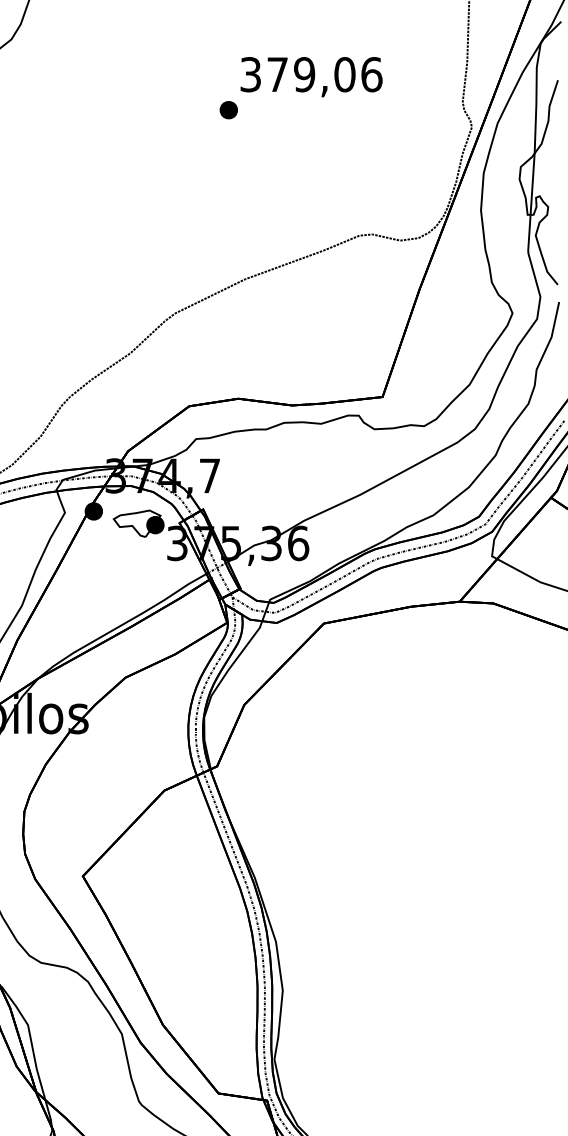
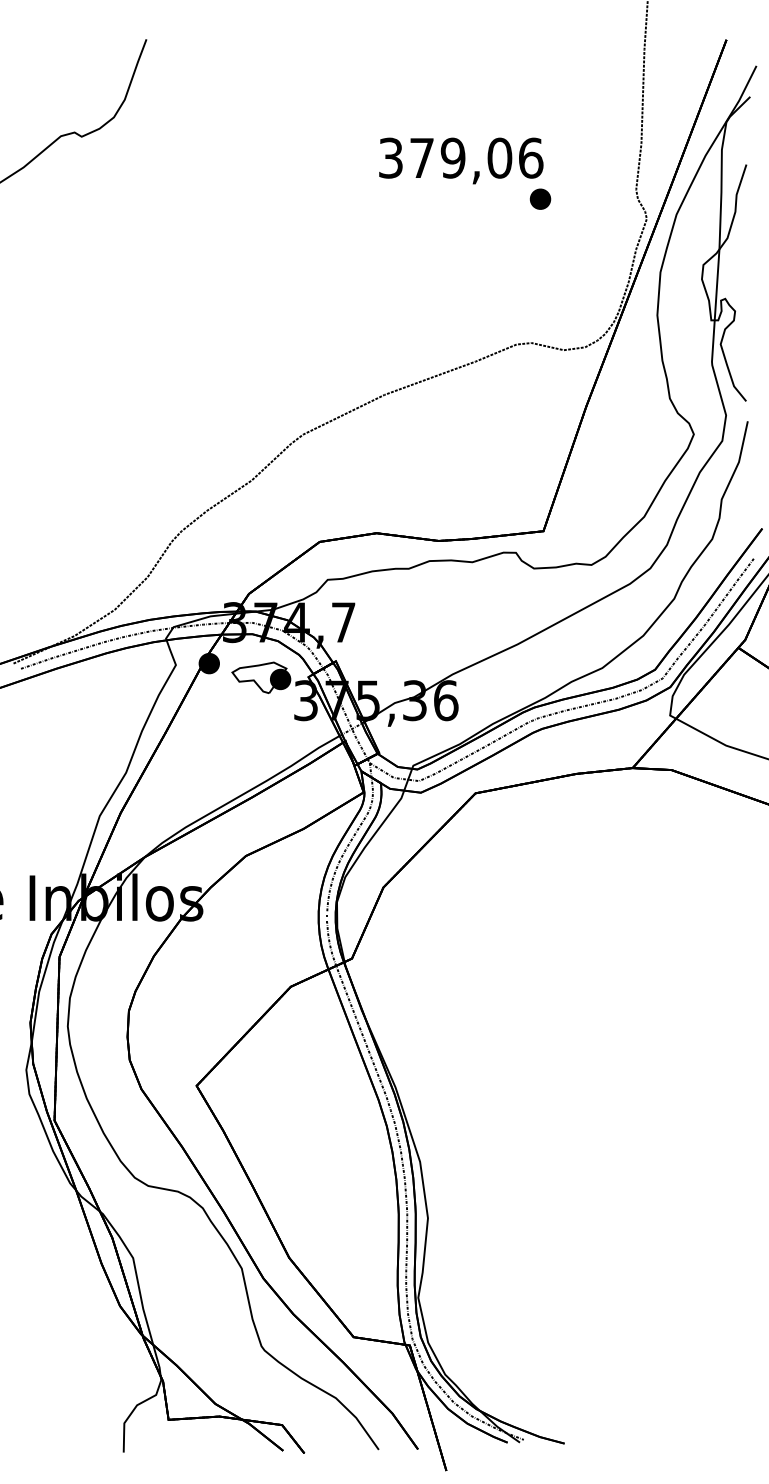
part: (228, 109) -> (540, 198), moved

